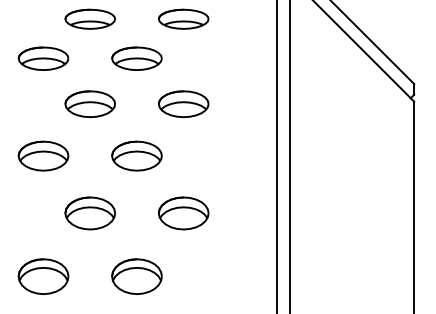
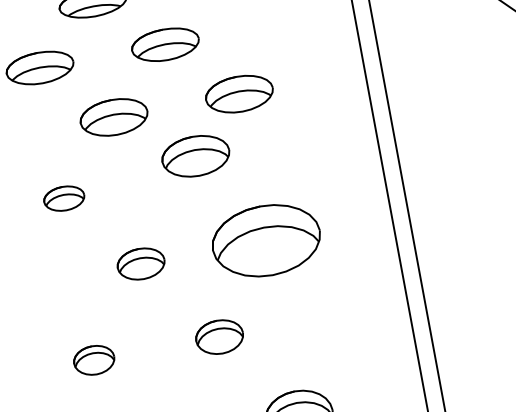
part: (43, 155) -> (64, 197), size x0.6
part: (136, 155) -> (195, 155), moved
part: (89, 213) -> (140, 264), size x0.7
part: (183, 213) -> (266, 240), size x1.6
part: (43, 276) -> (94, 360), size x0.6
part: (136, 276) -> (218, 337), size x0.7

